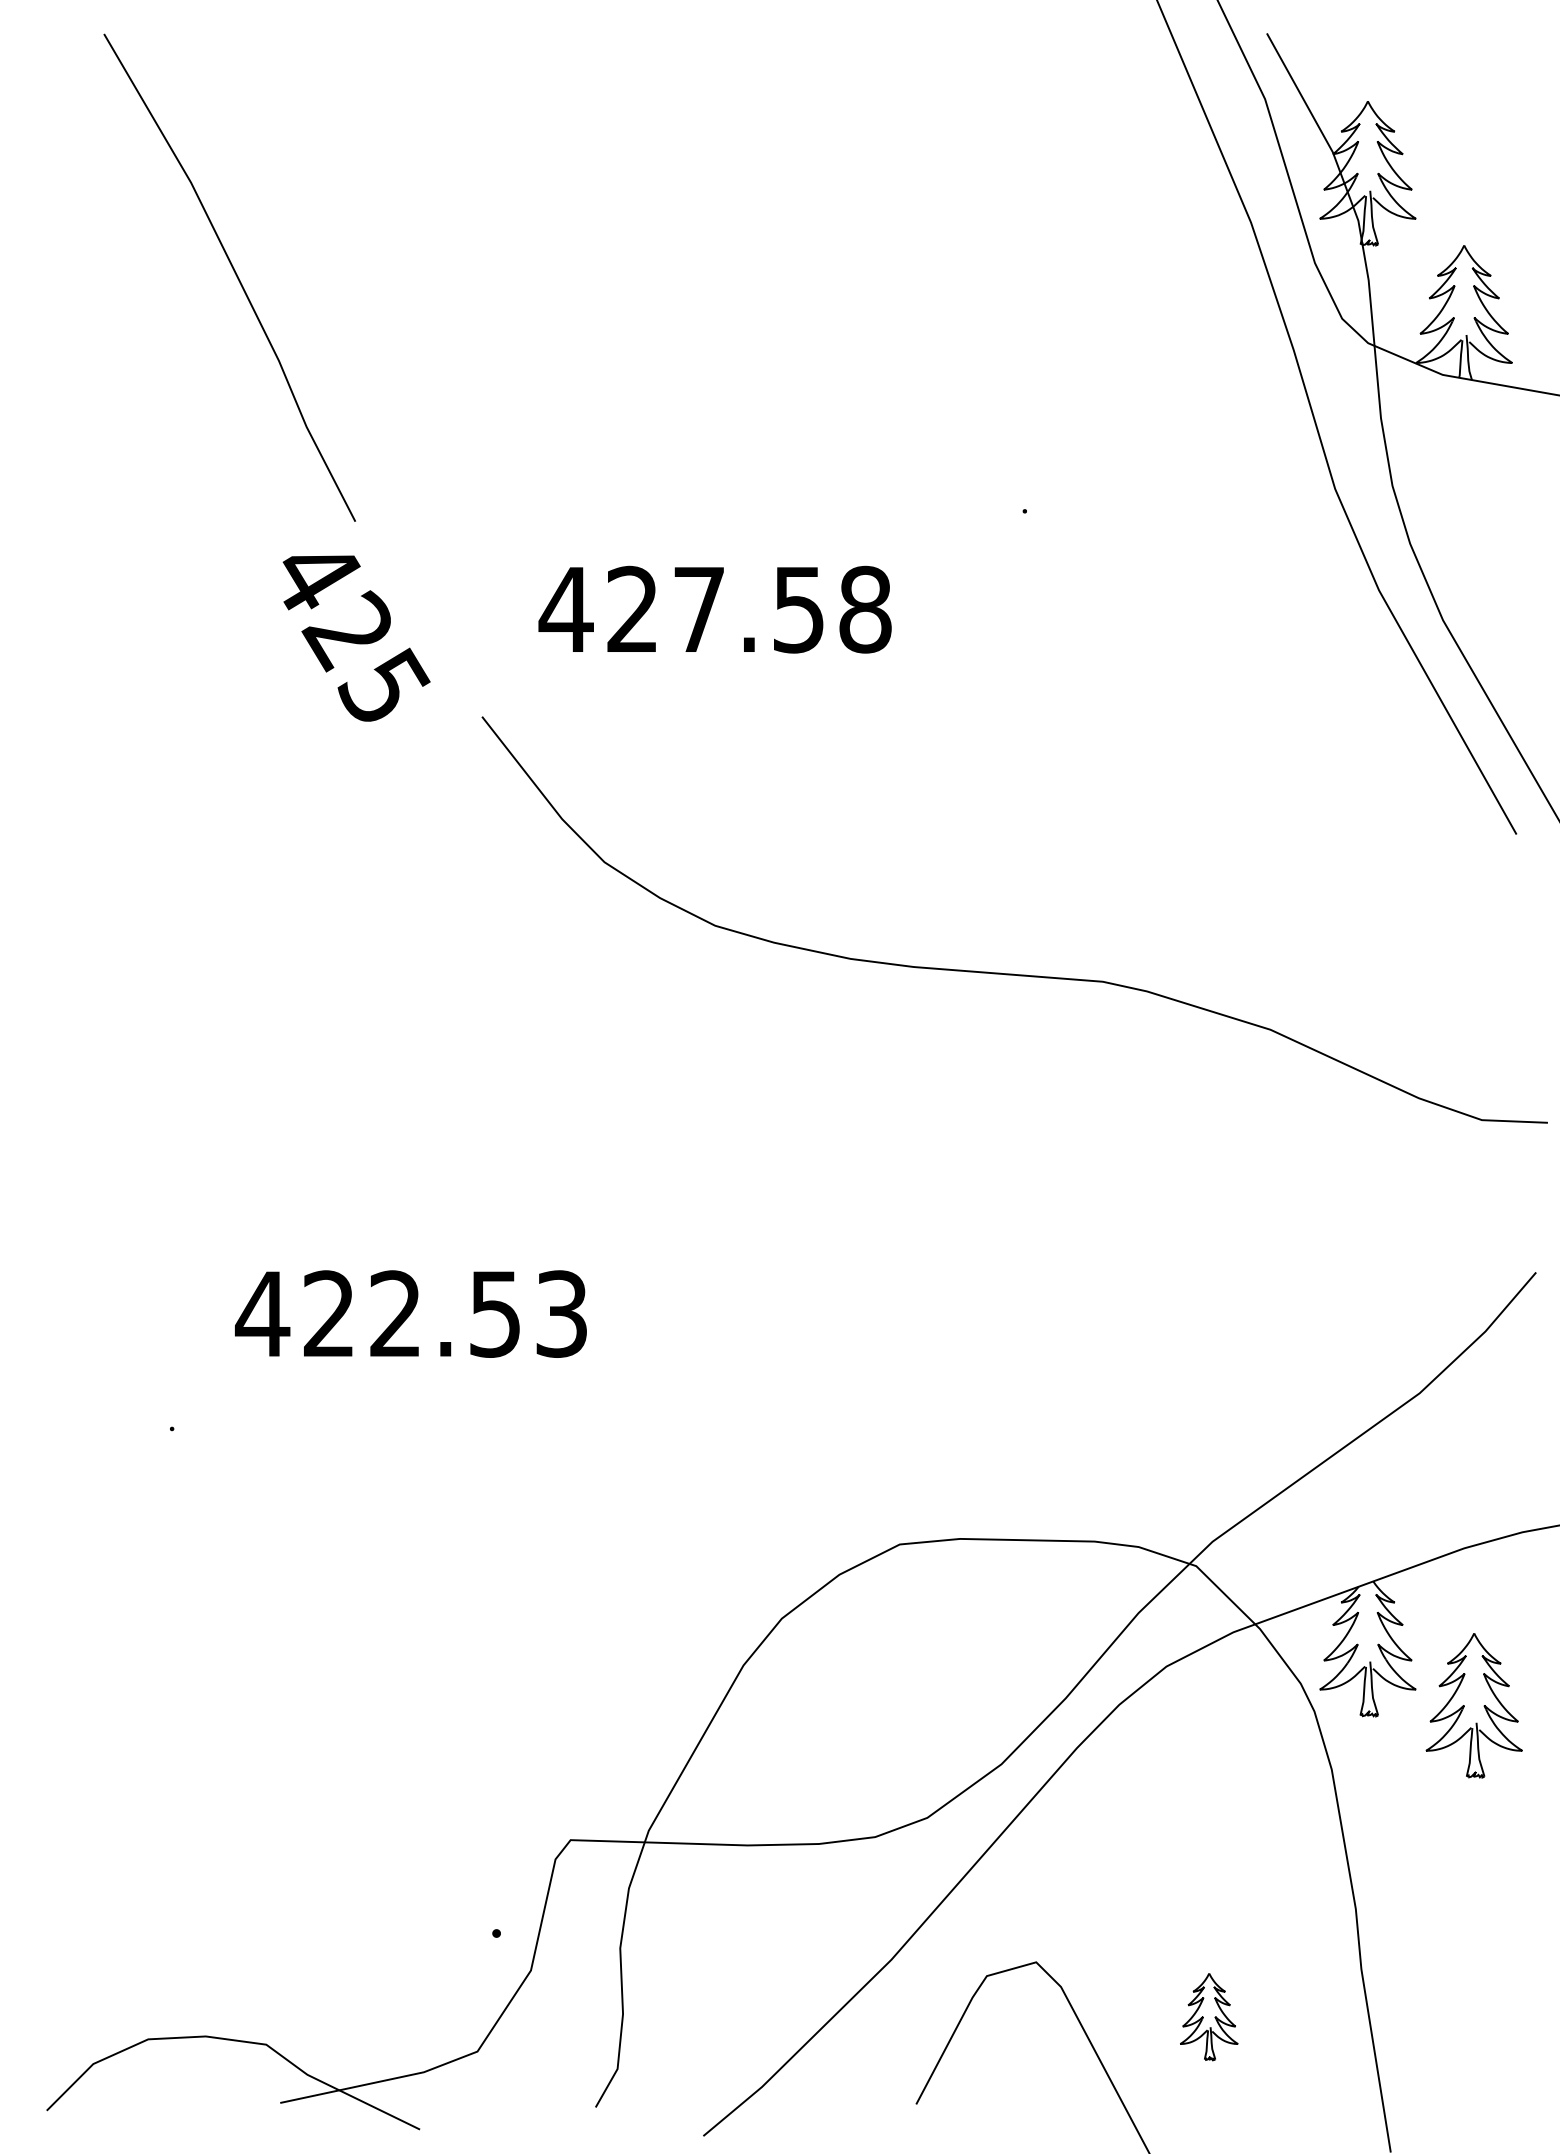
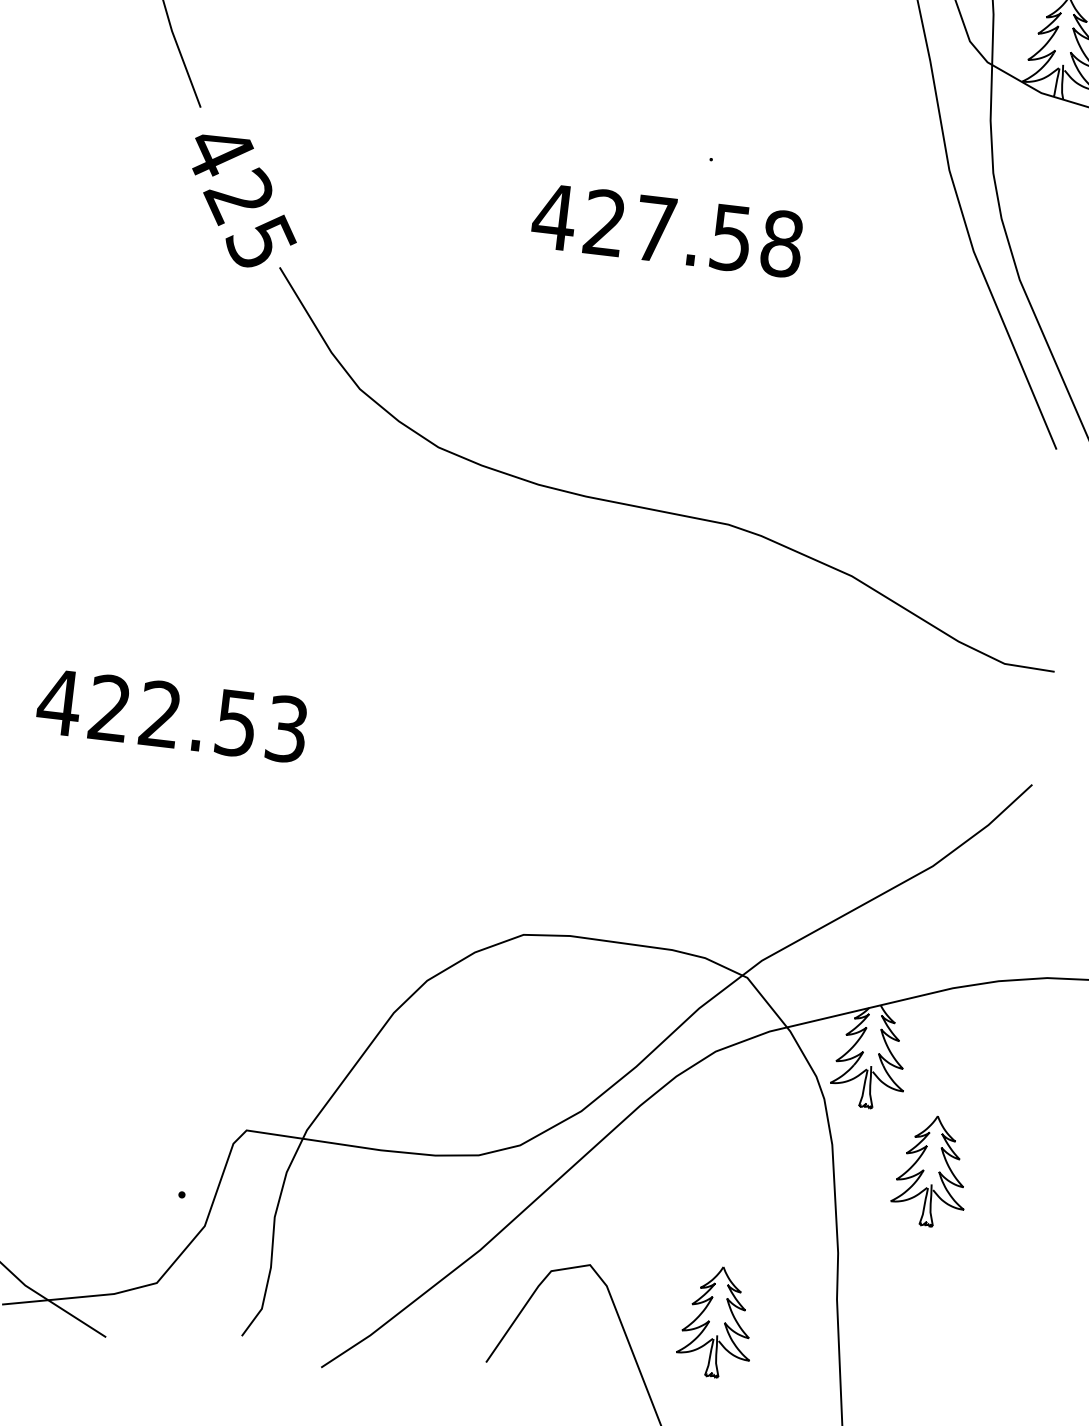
text: (714, 609) -> (667, 230), moved
text: (356, 638) -> (244, 202), moved
part: (1473, 1705) -> (930, 1170), moved
part: (1208, 2016) -> (716, 1321), size x1.67

